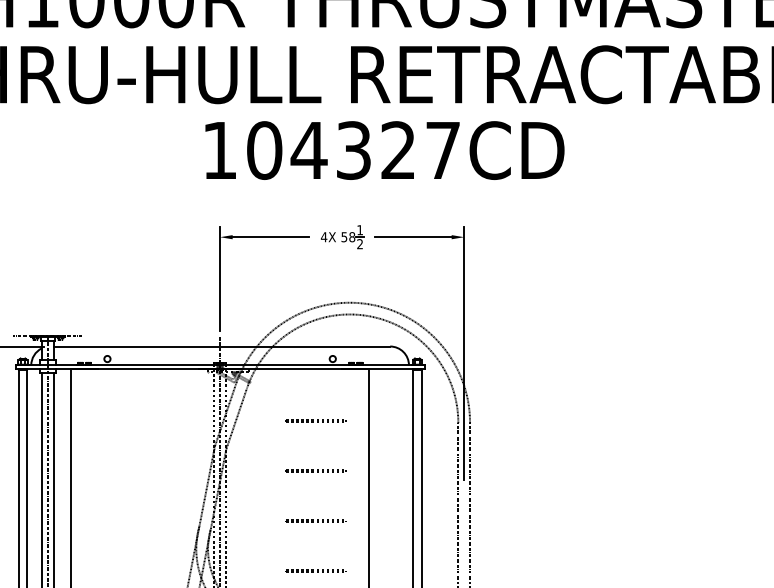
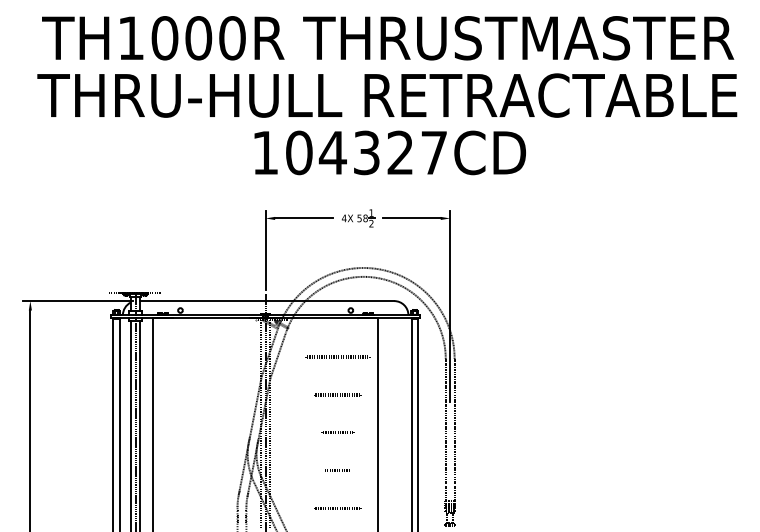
part: (315, 419) -> (337, 356), size x1.4
part: (315, 520) -> (337, 432), size x0.7
part: (315, 570) -> (337, 470), size x0.6

